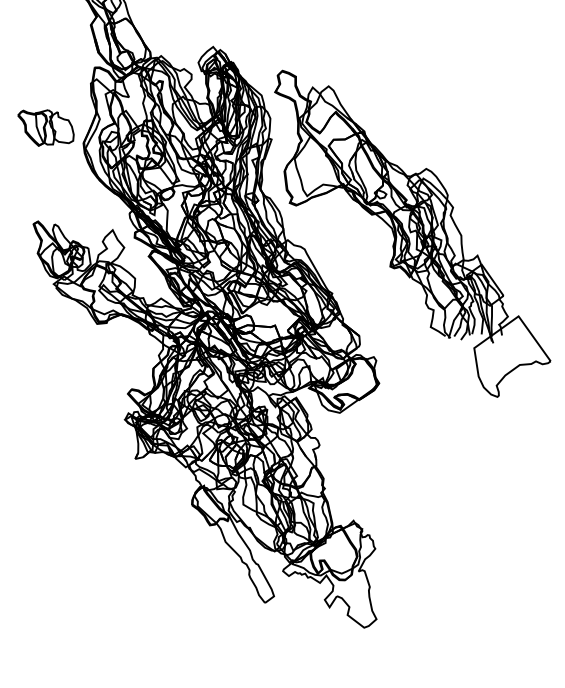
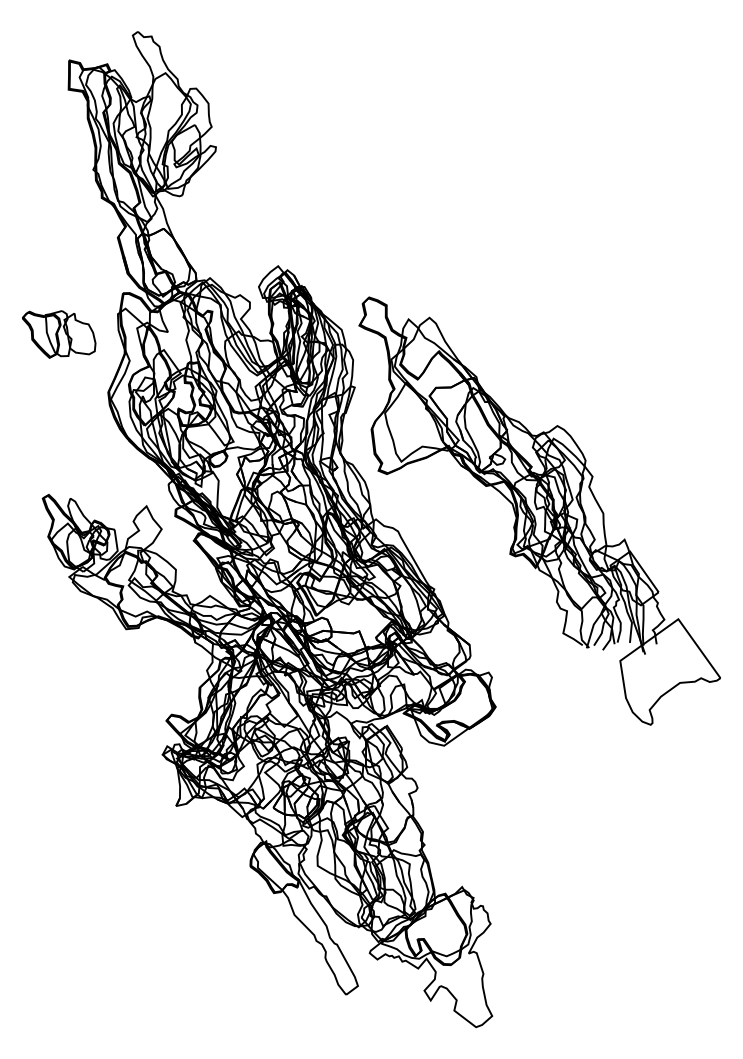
part: (46, 128) -> (59, 334), moved

